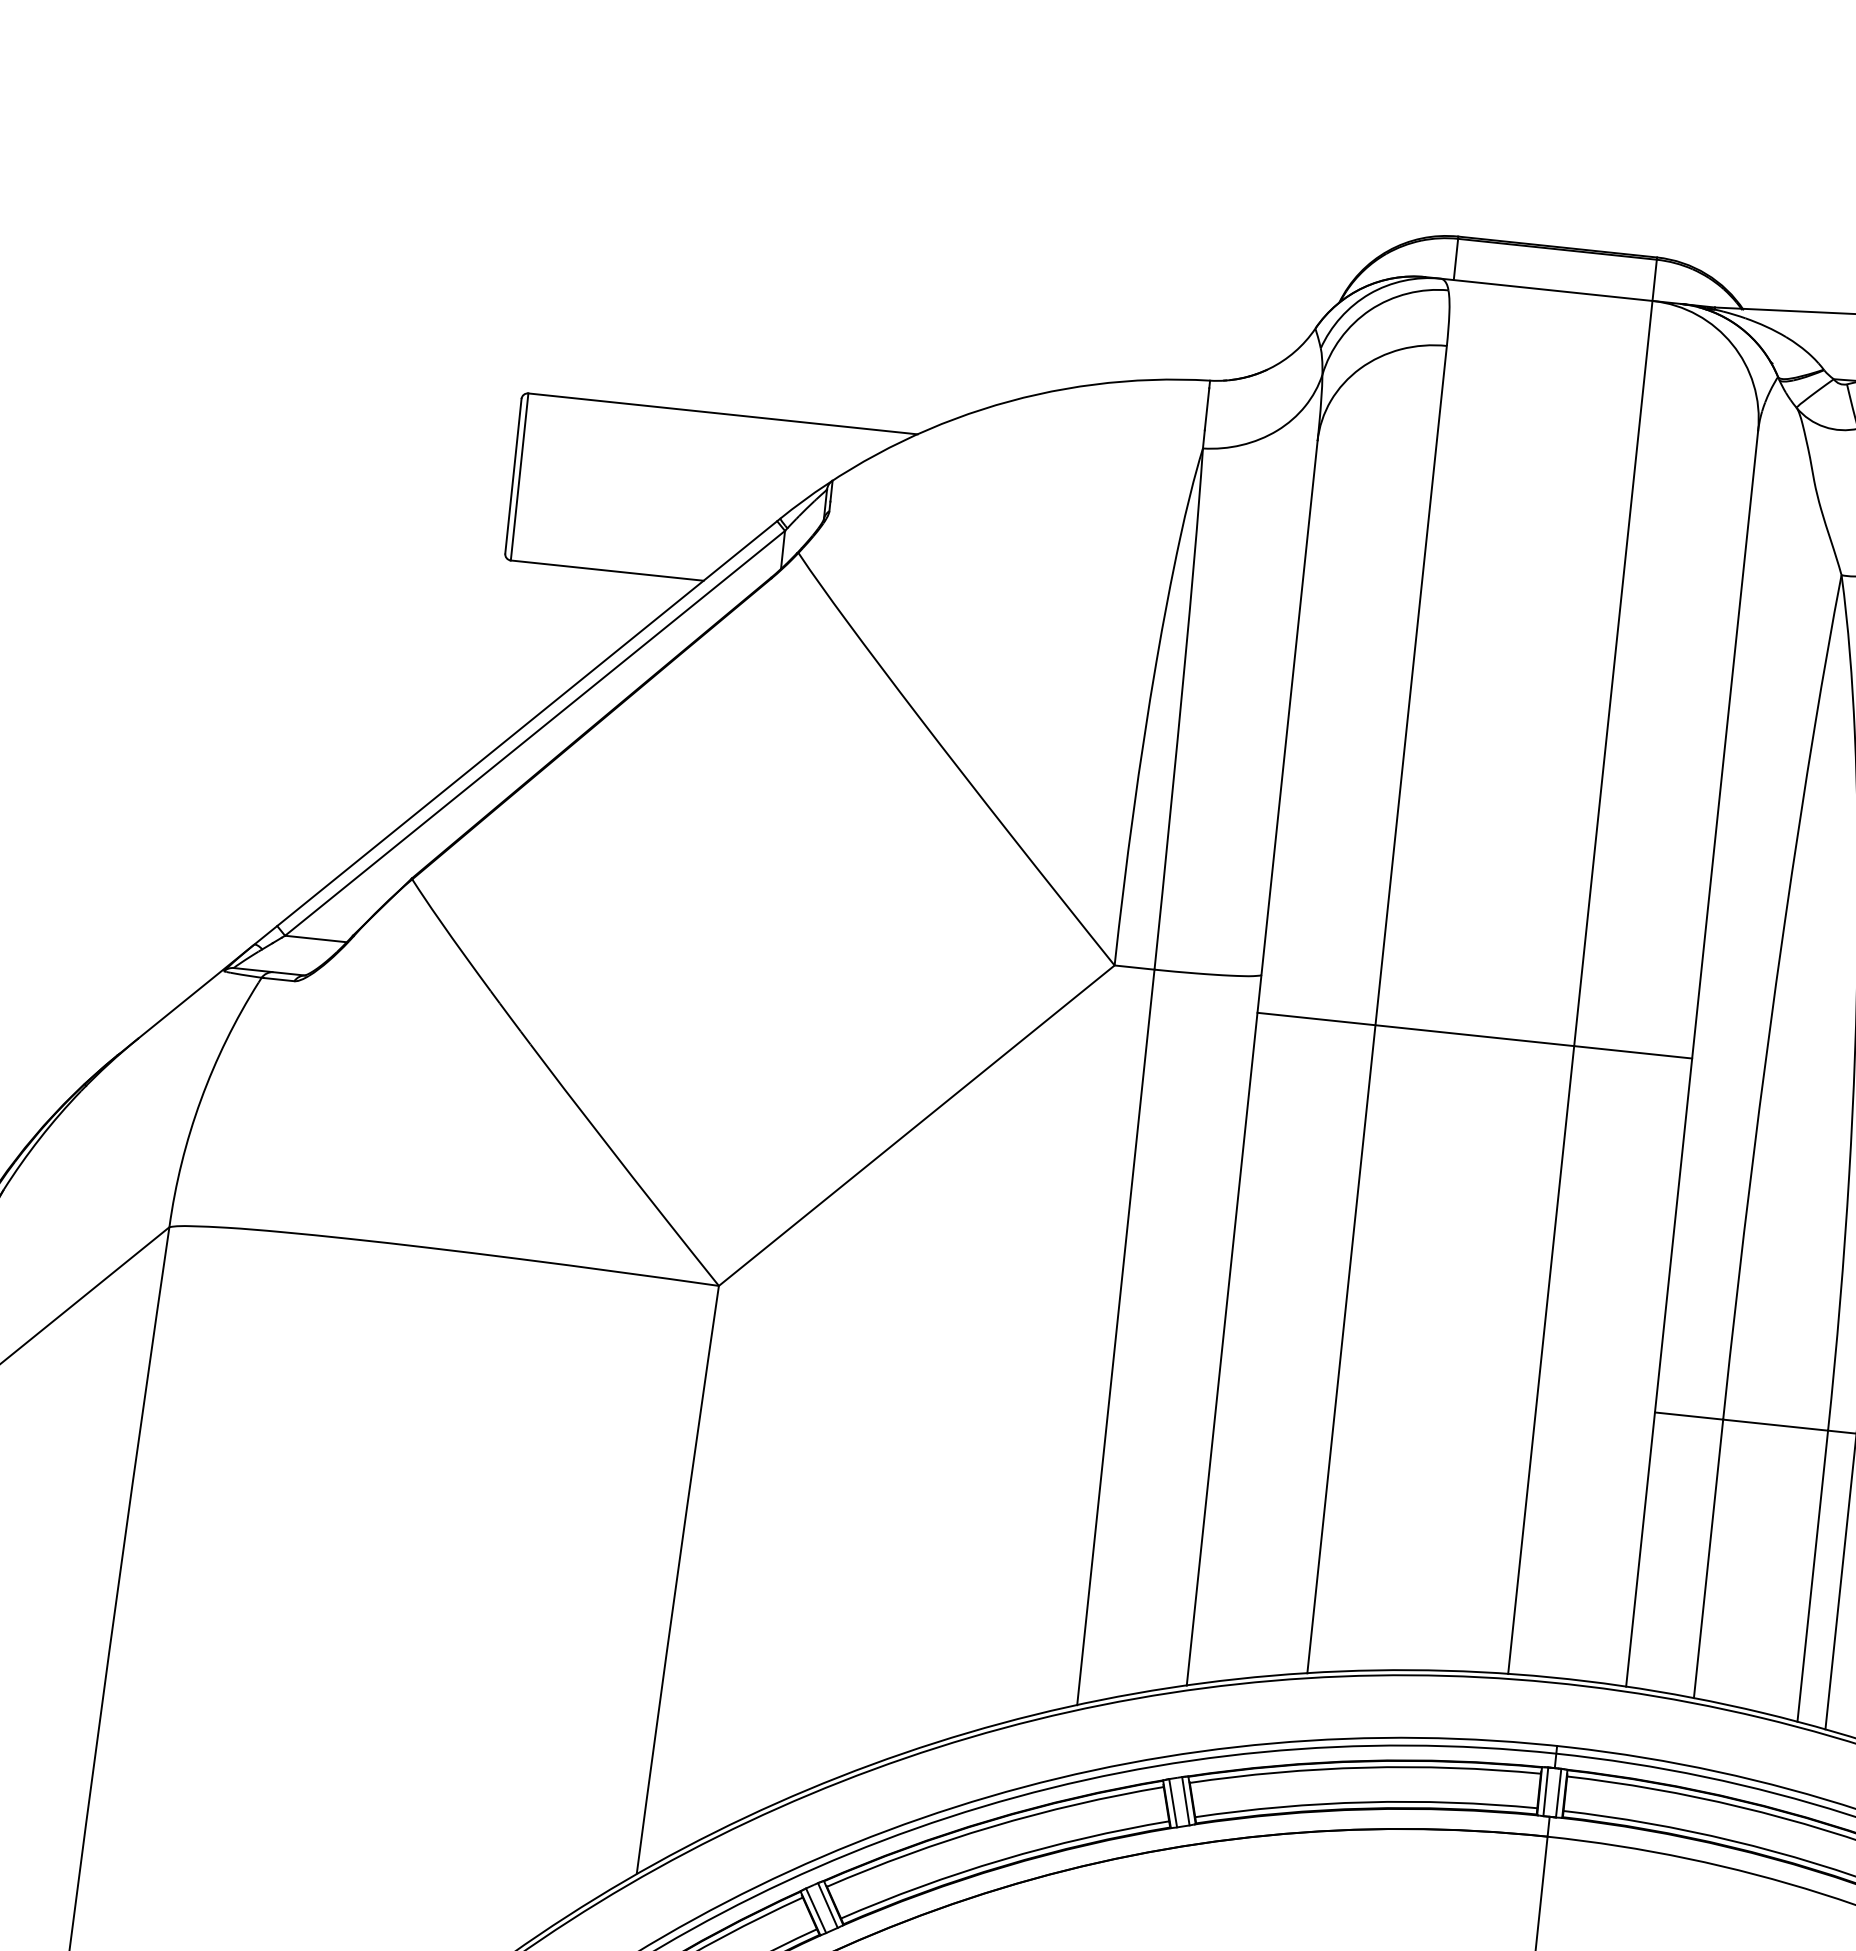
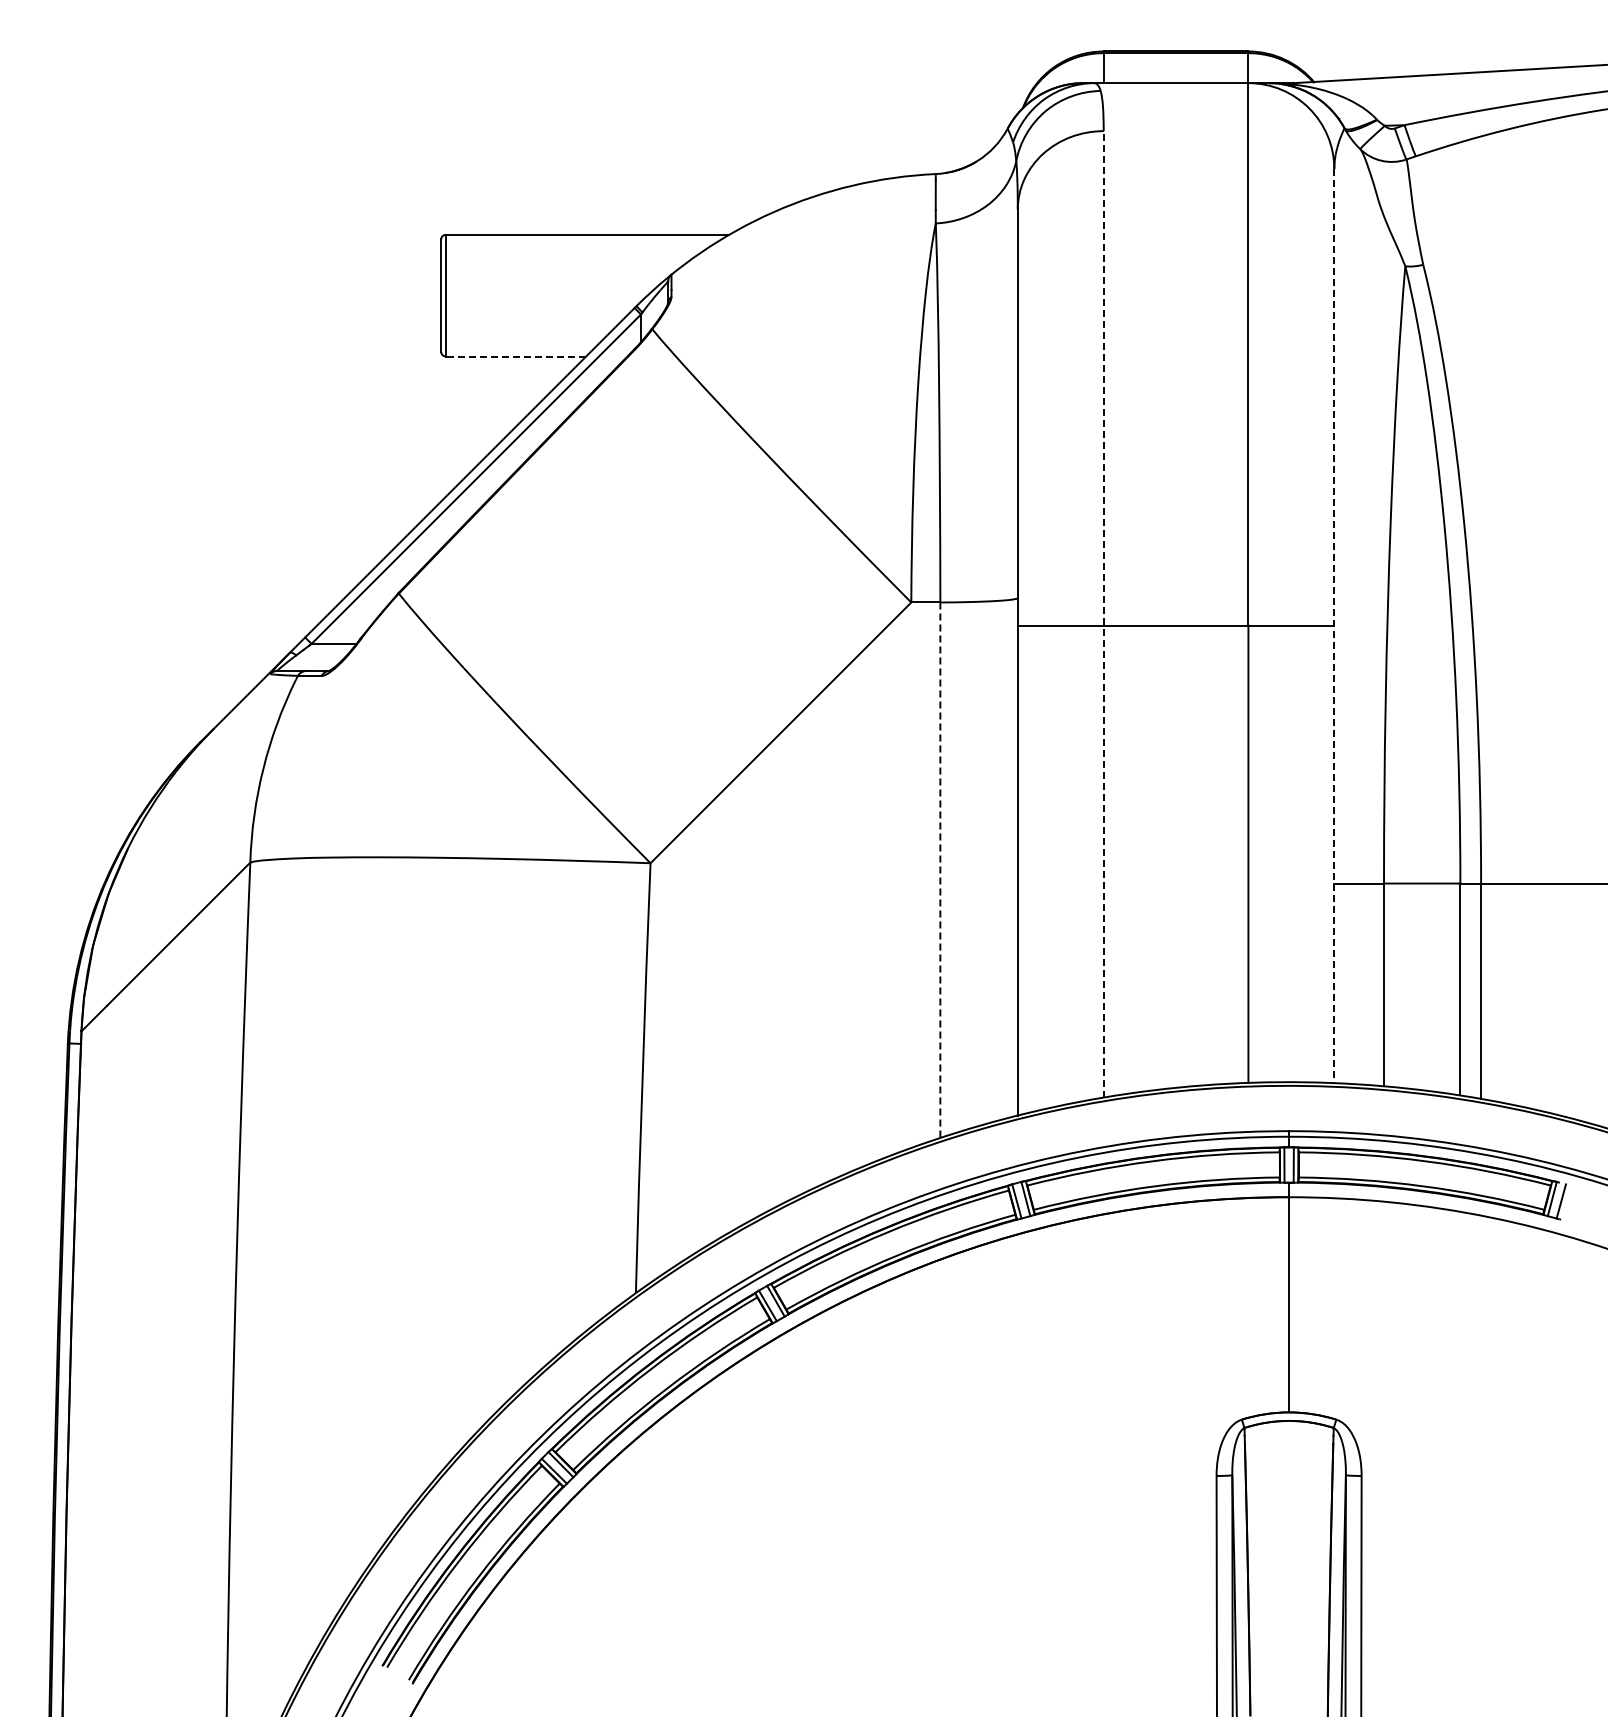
line: (606, 570) -> (515, 356), solid -> dashed
line: (1376, 1008) -> (1103, 613), solid -> dashed
line: (1692, 1059) -> (1334, 626), solid -> dashed
line: (1116, 1337) -> (940, 870), solid -> dashed

